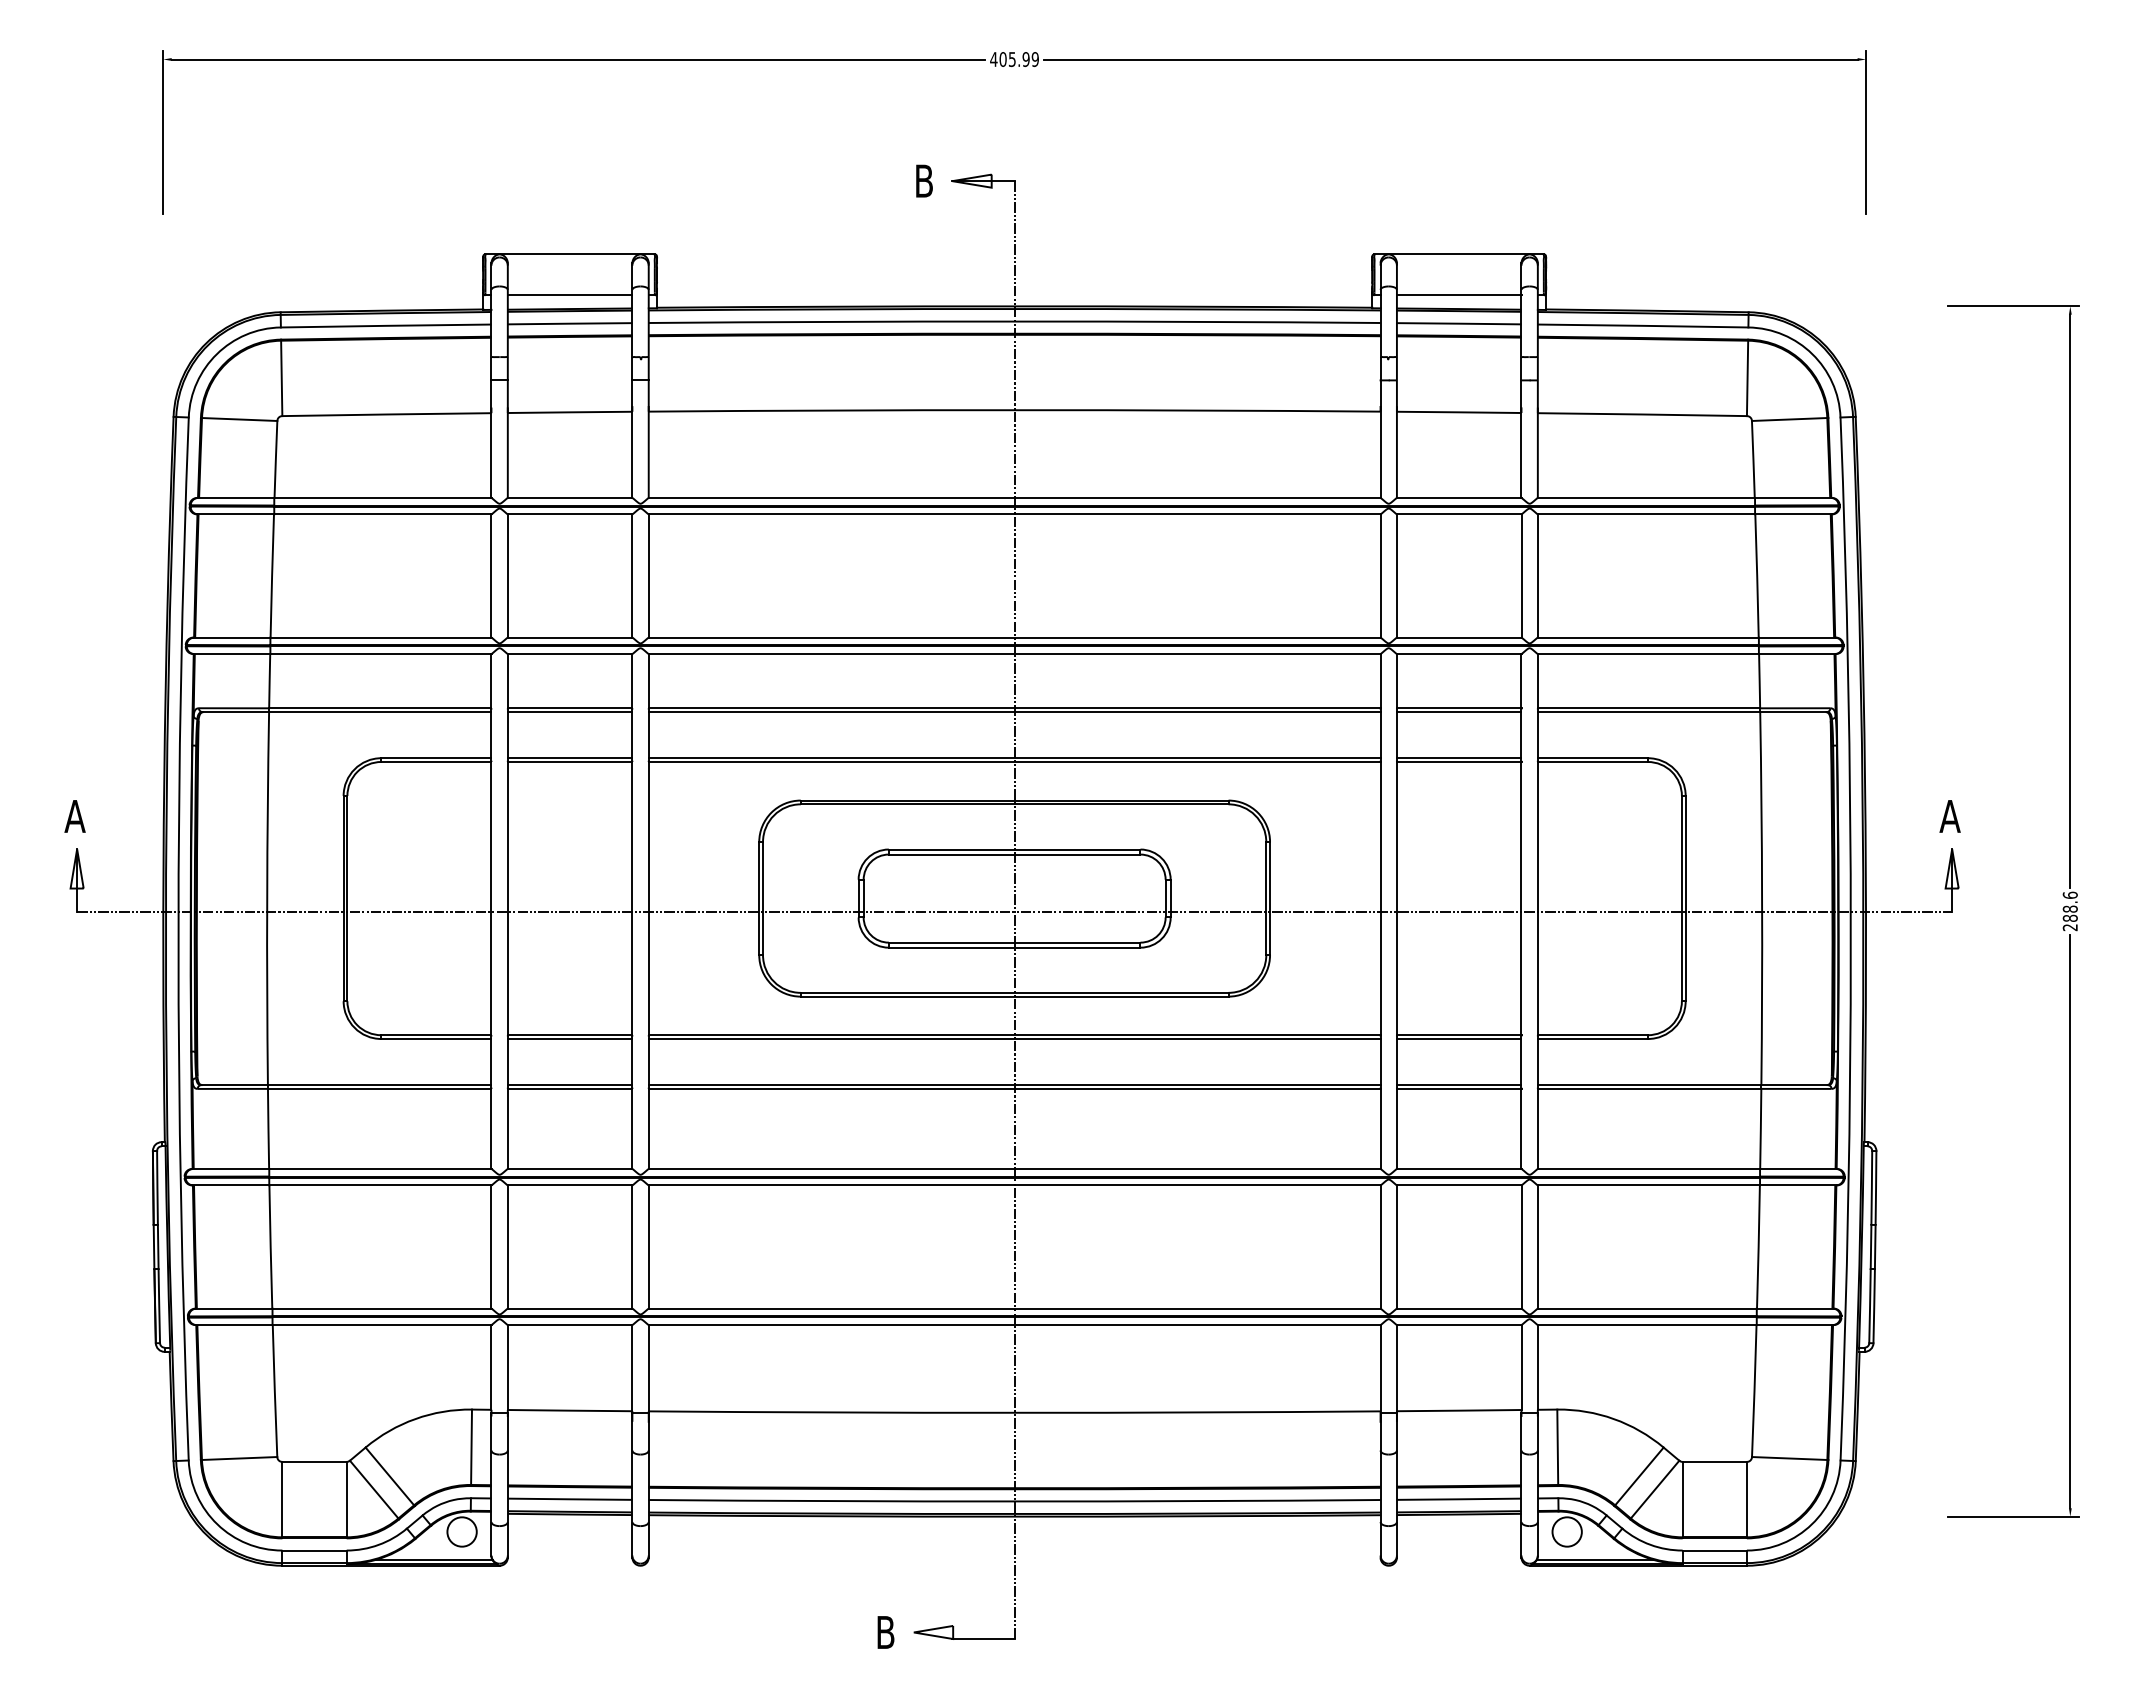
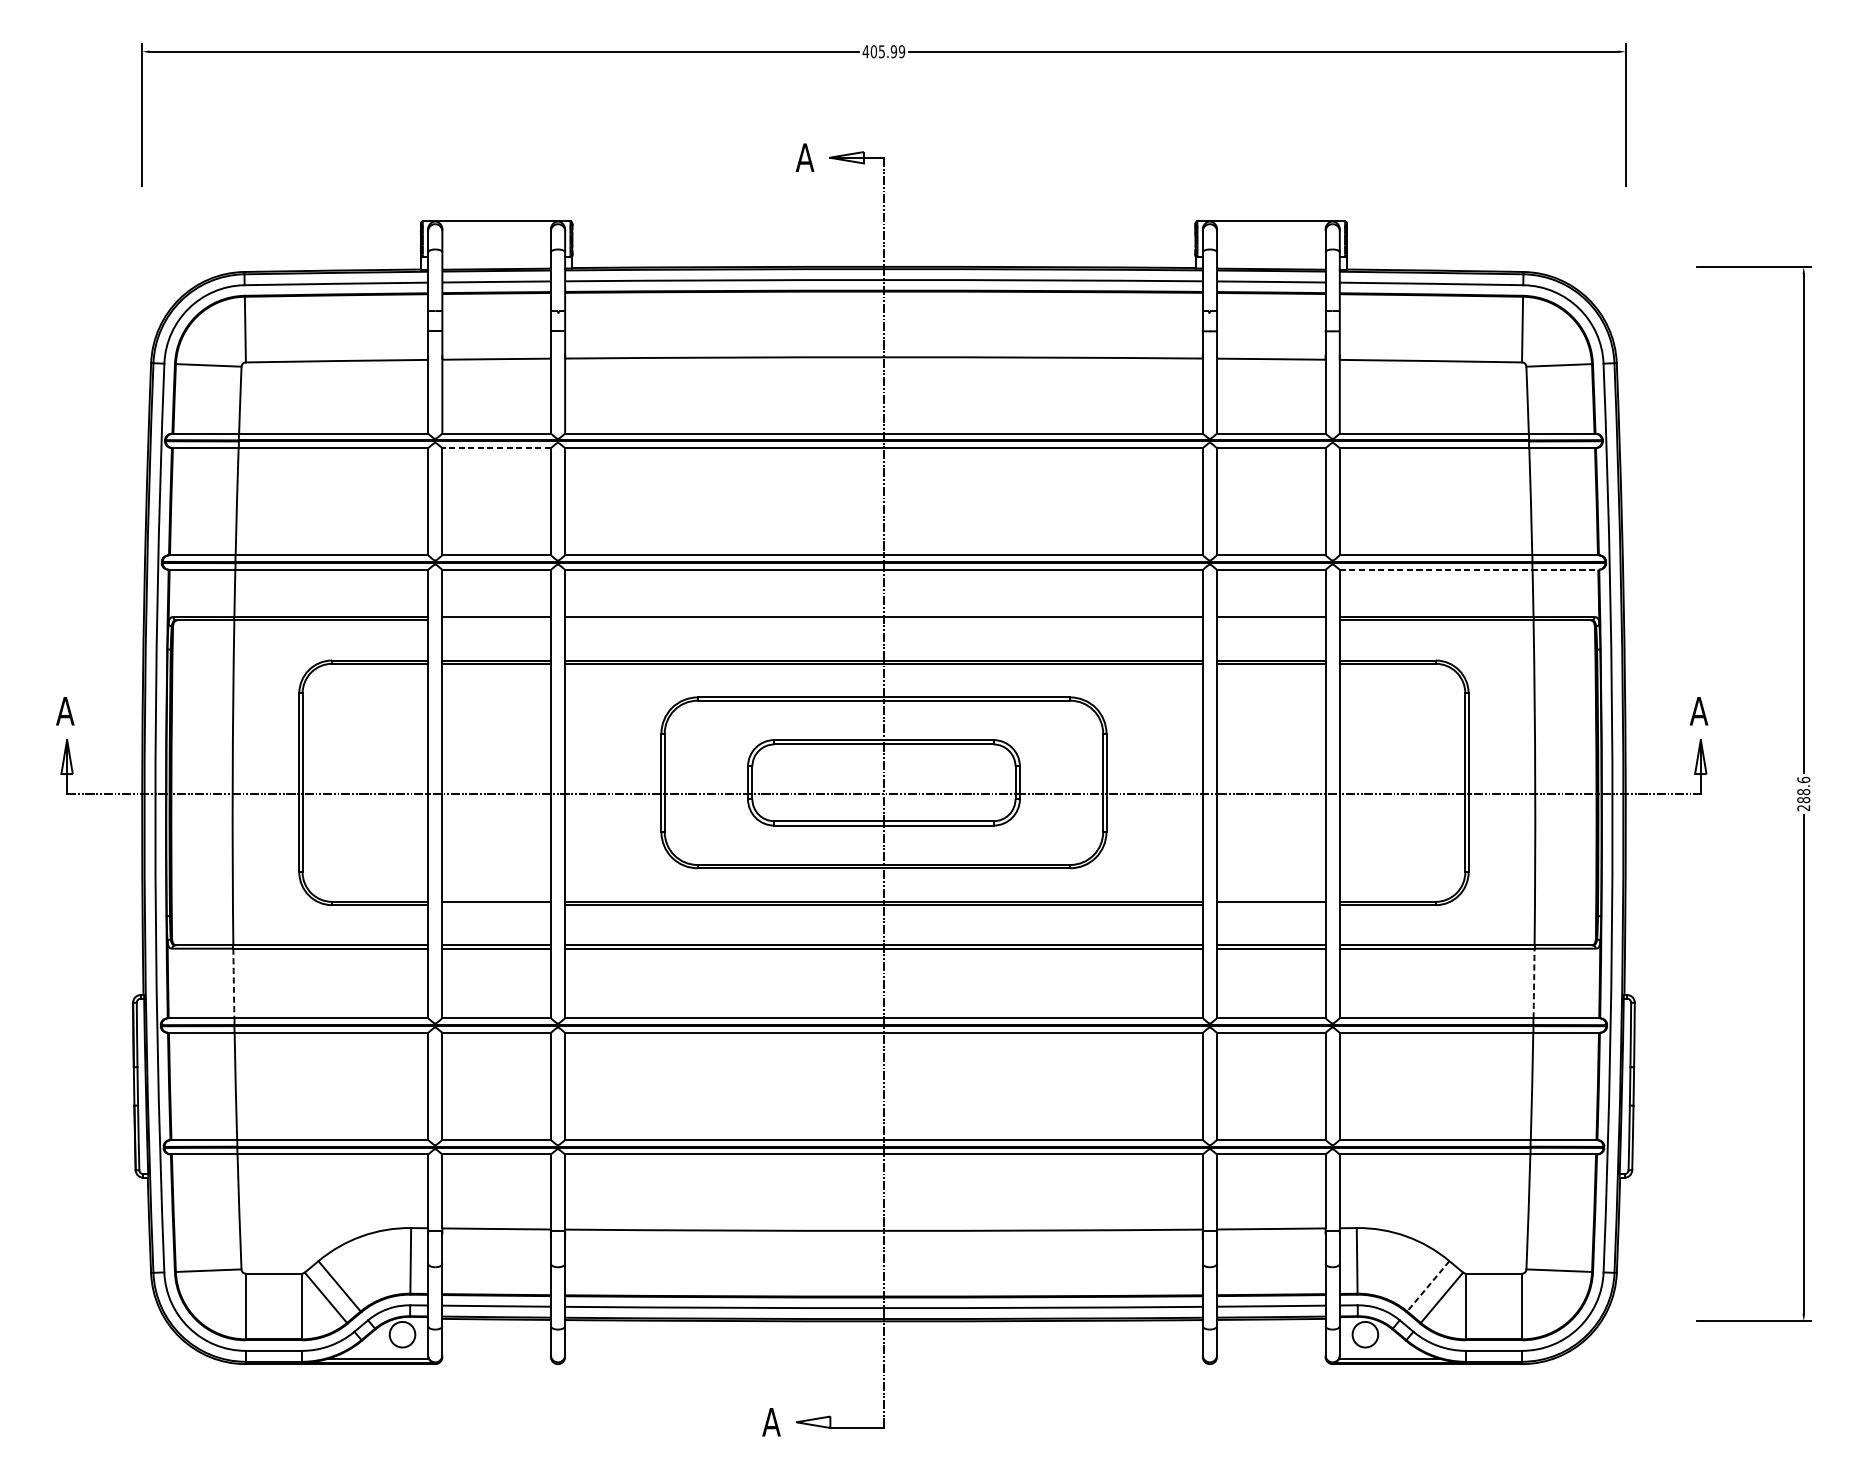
text: (923, 180) -> (804, 157), B -> A
line: (569, 295) -> (496, 257), removed
line: (1458, 295) -> (1270, 257), removed
line: (569, 514) -> (496, 448), solid -> dashed
line: (1687, 654) -> (1470, 570), solid -> dashed
line: (569, 712) -> (496, 620), removed
line: (1014, 712) -> (883, 620), removed
line: (1458, 712) -> (1270, 620), removed
line: (569, 1039) -> (496, 905), removed
line: (1458, 1039) -> (1270, 905), removed
arc: (268, 1128) -> (233, 983), solid -> dashed
arc: (1760, 1128) -> (1533, 983), solid -> dashed
line: (1638, 1477) -> (1427, 1287), solid -> dashed
text: (885, 1632) -> (771, 1422), B -> A

